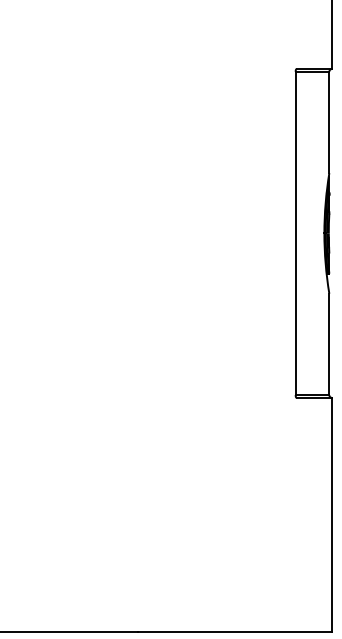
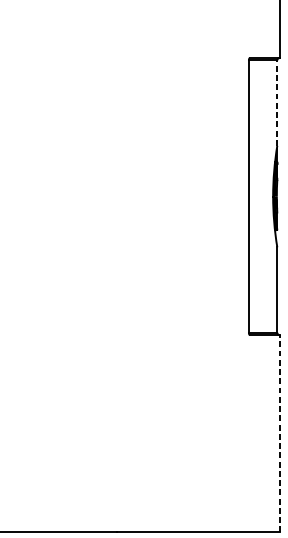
line: (329, 122) -> (277, 103), solid -> dashed
line: (332, 514) -> (279, 433), solid -> dashed

